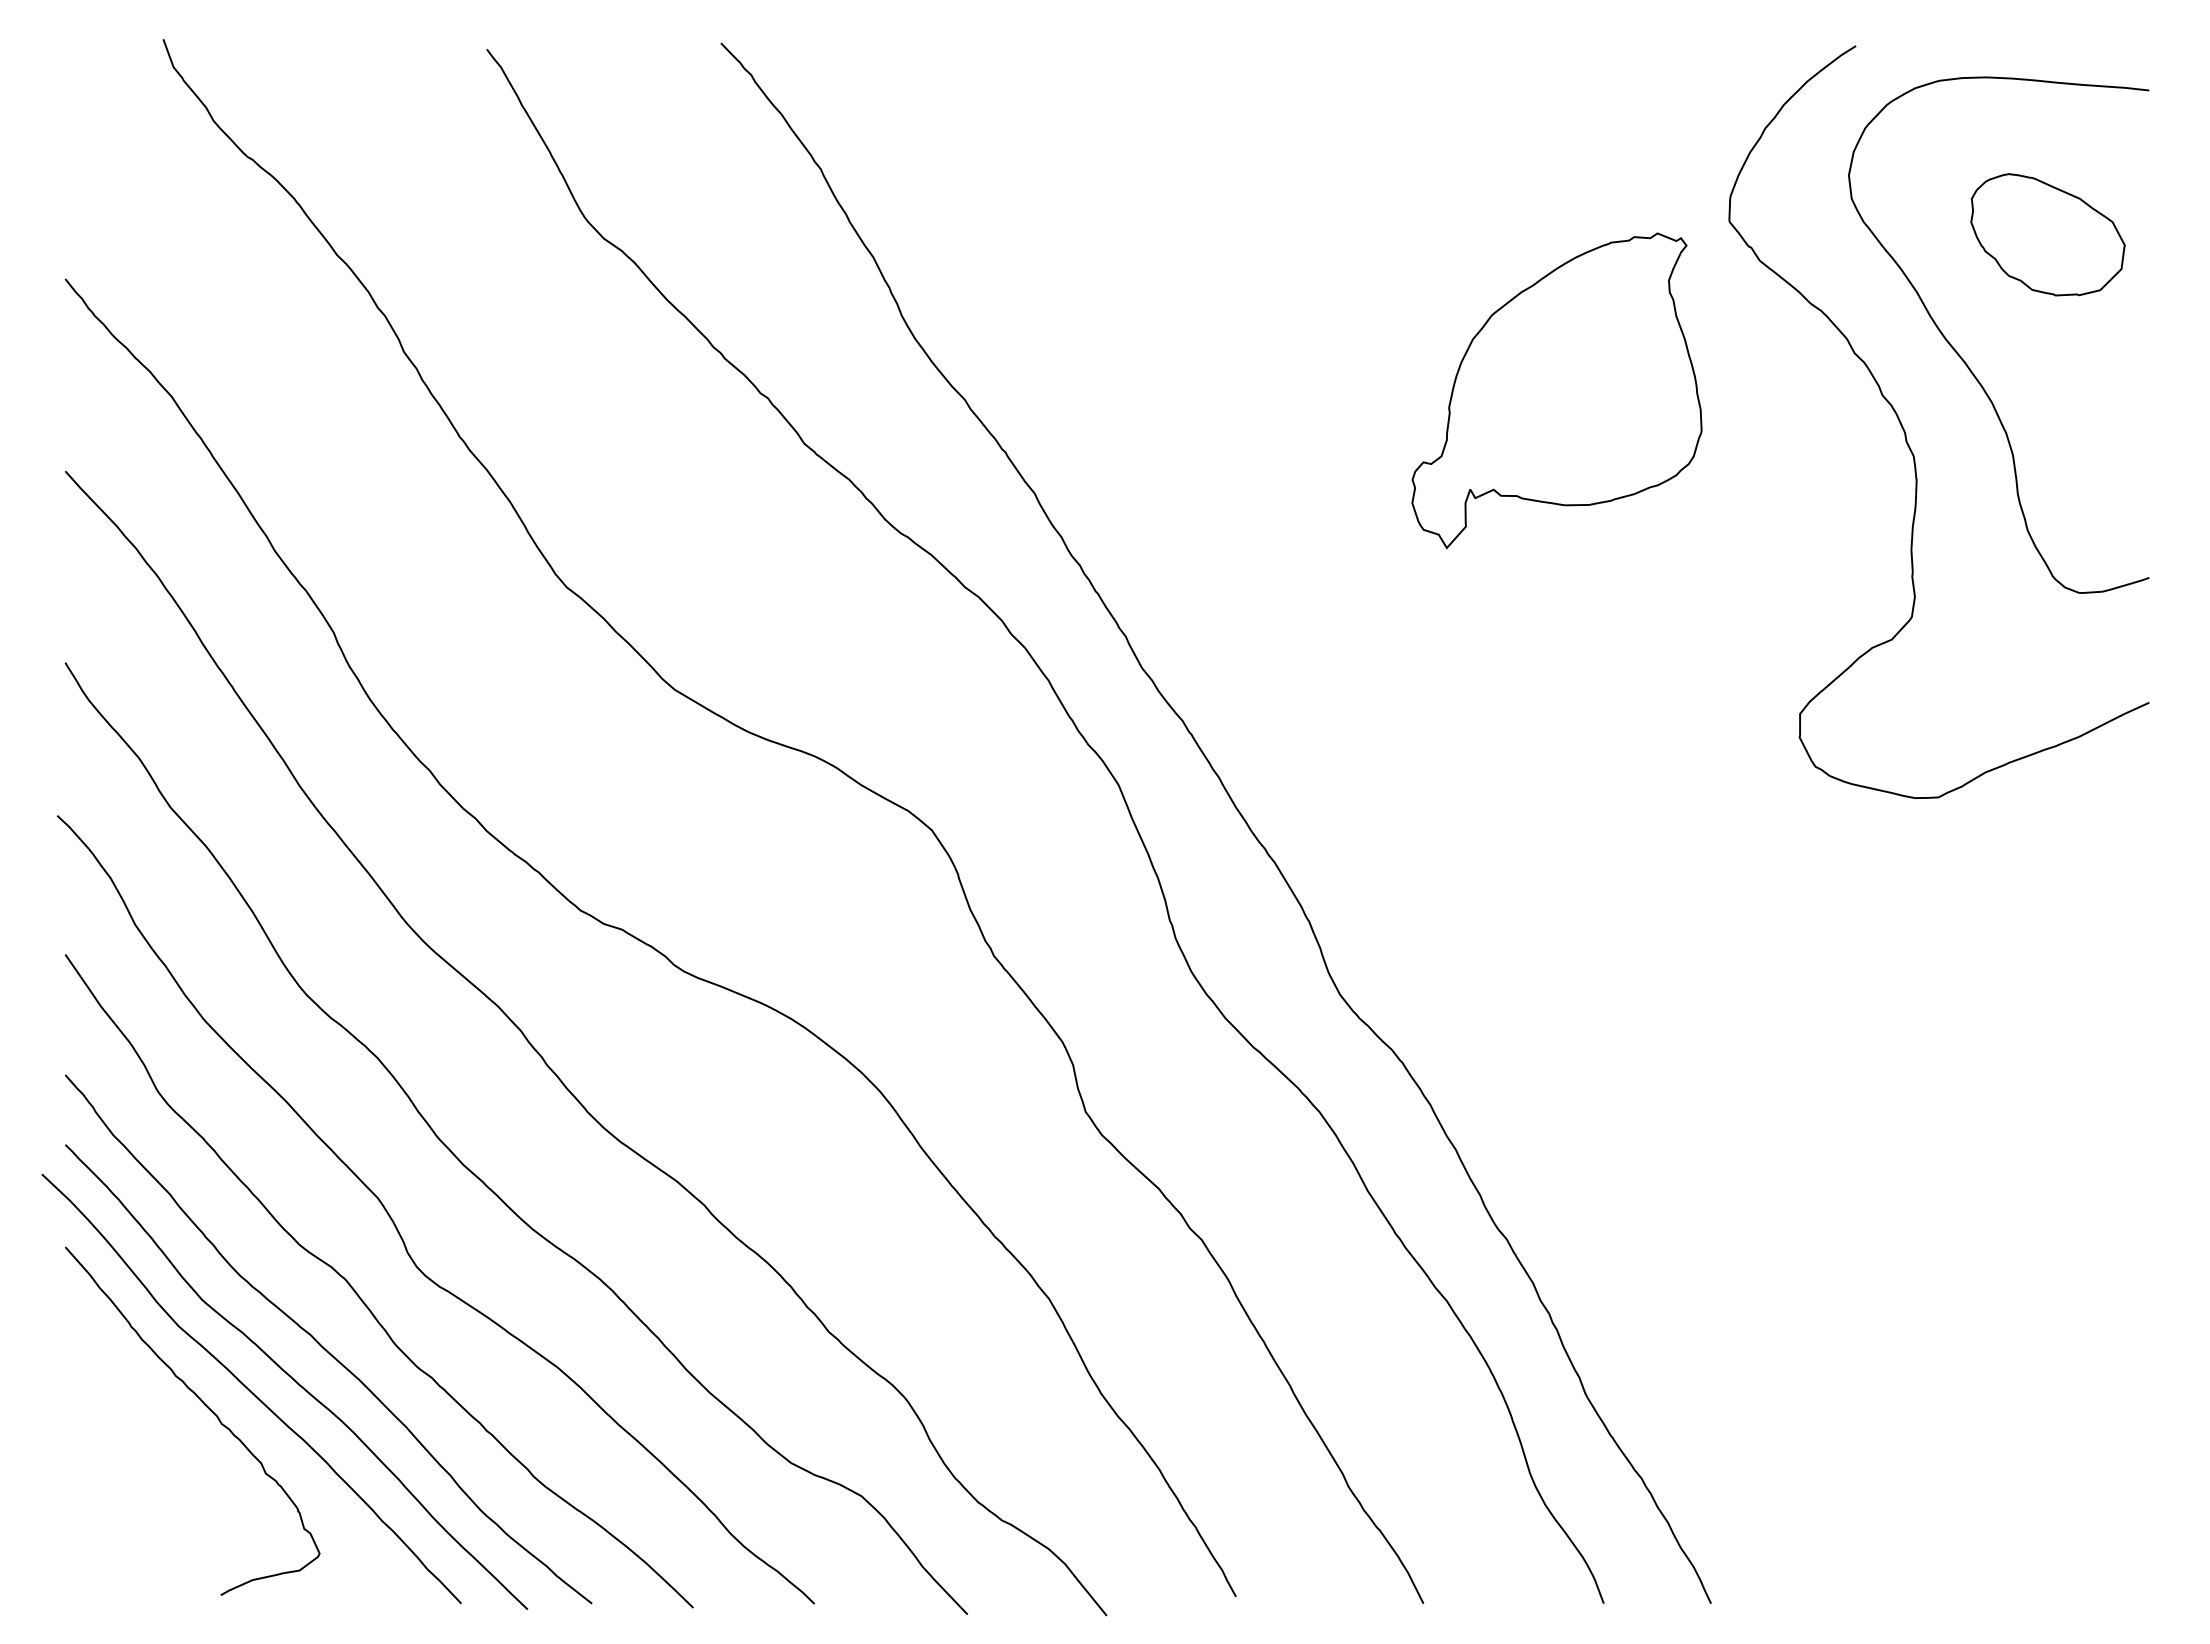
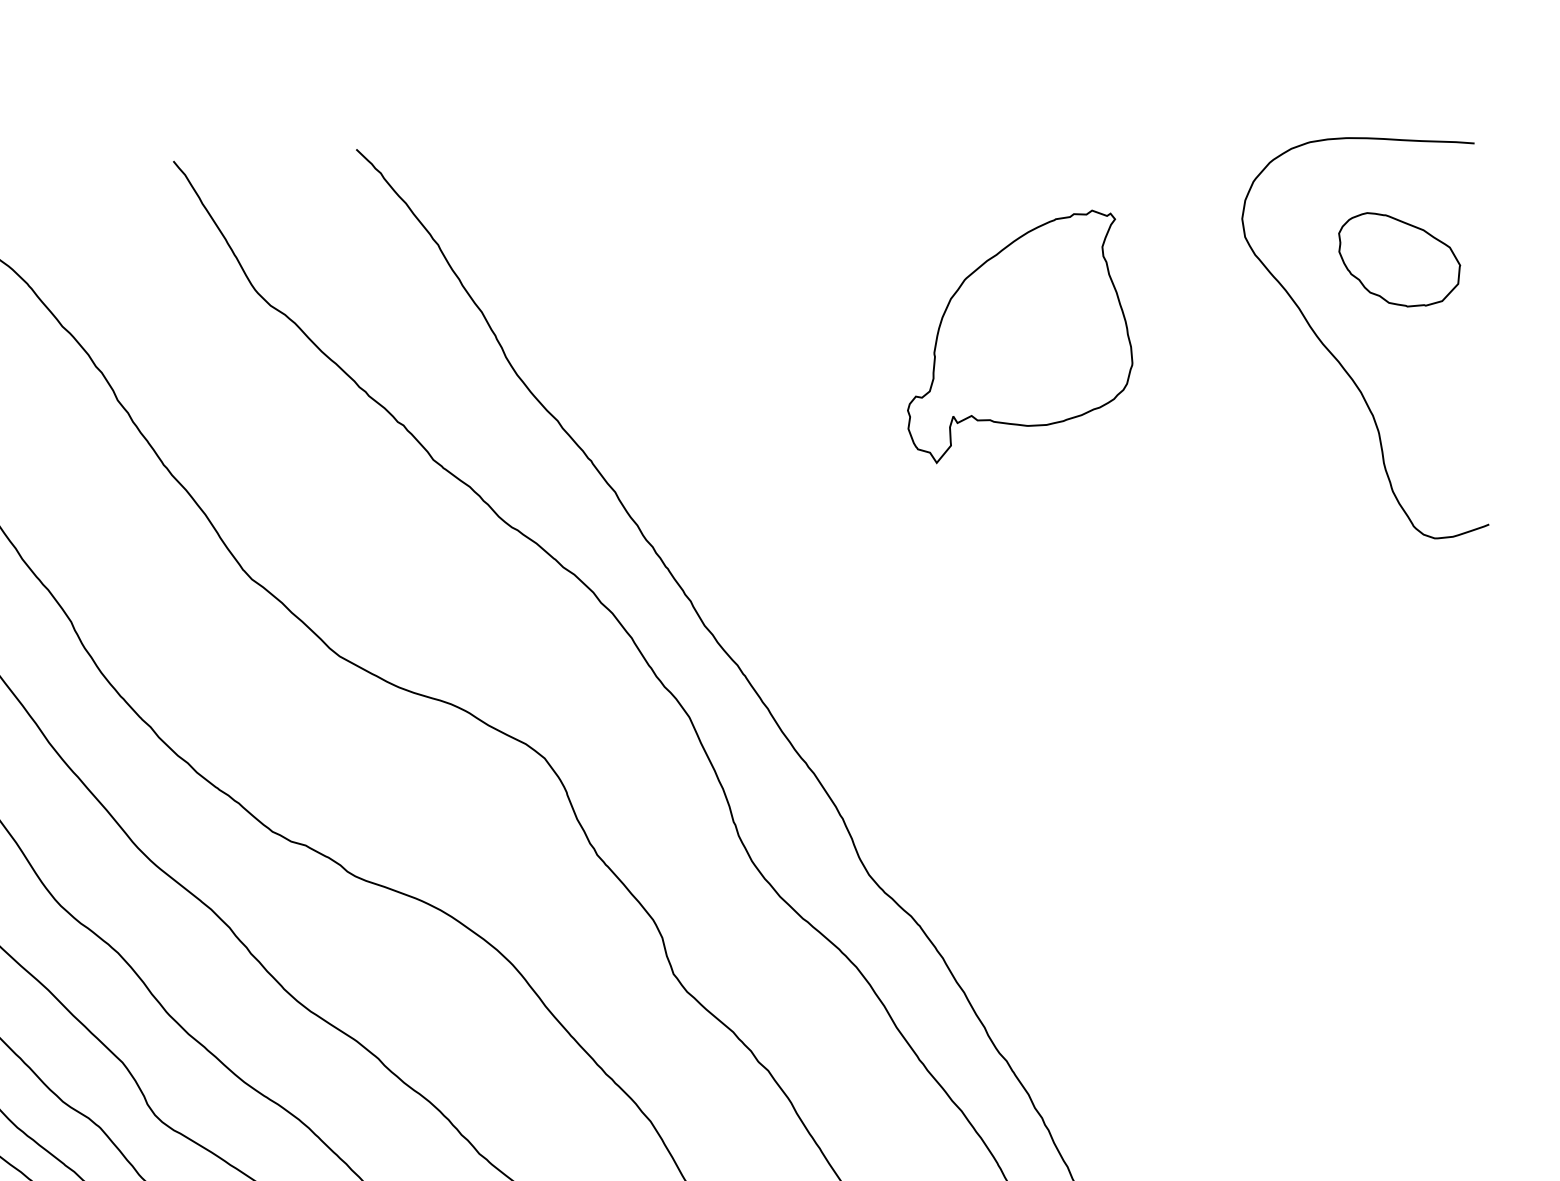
part: (1556, 390) -> (1017, 336), moved
curve: (1906, 433) -> (1295, 418), removed

